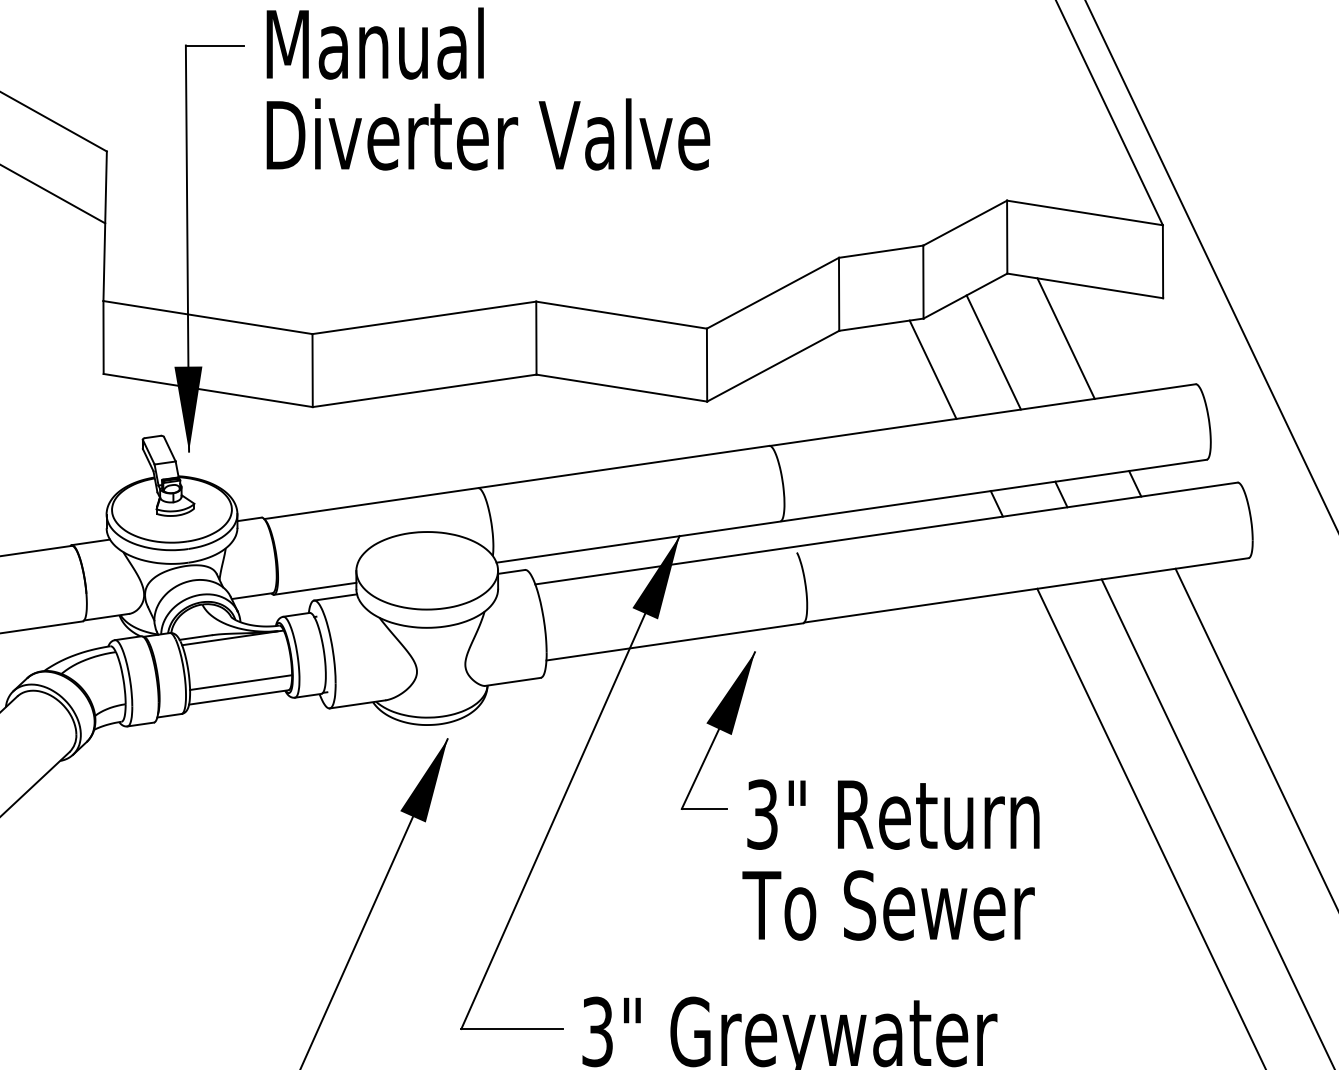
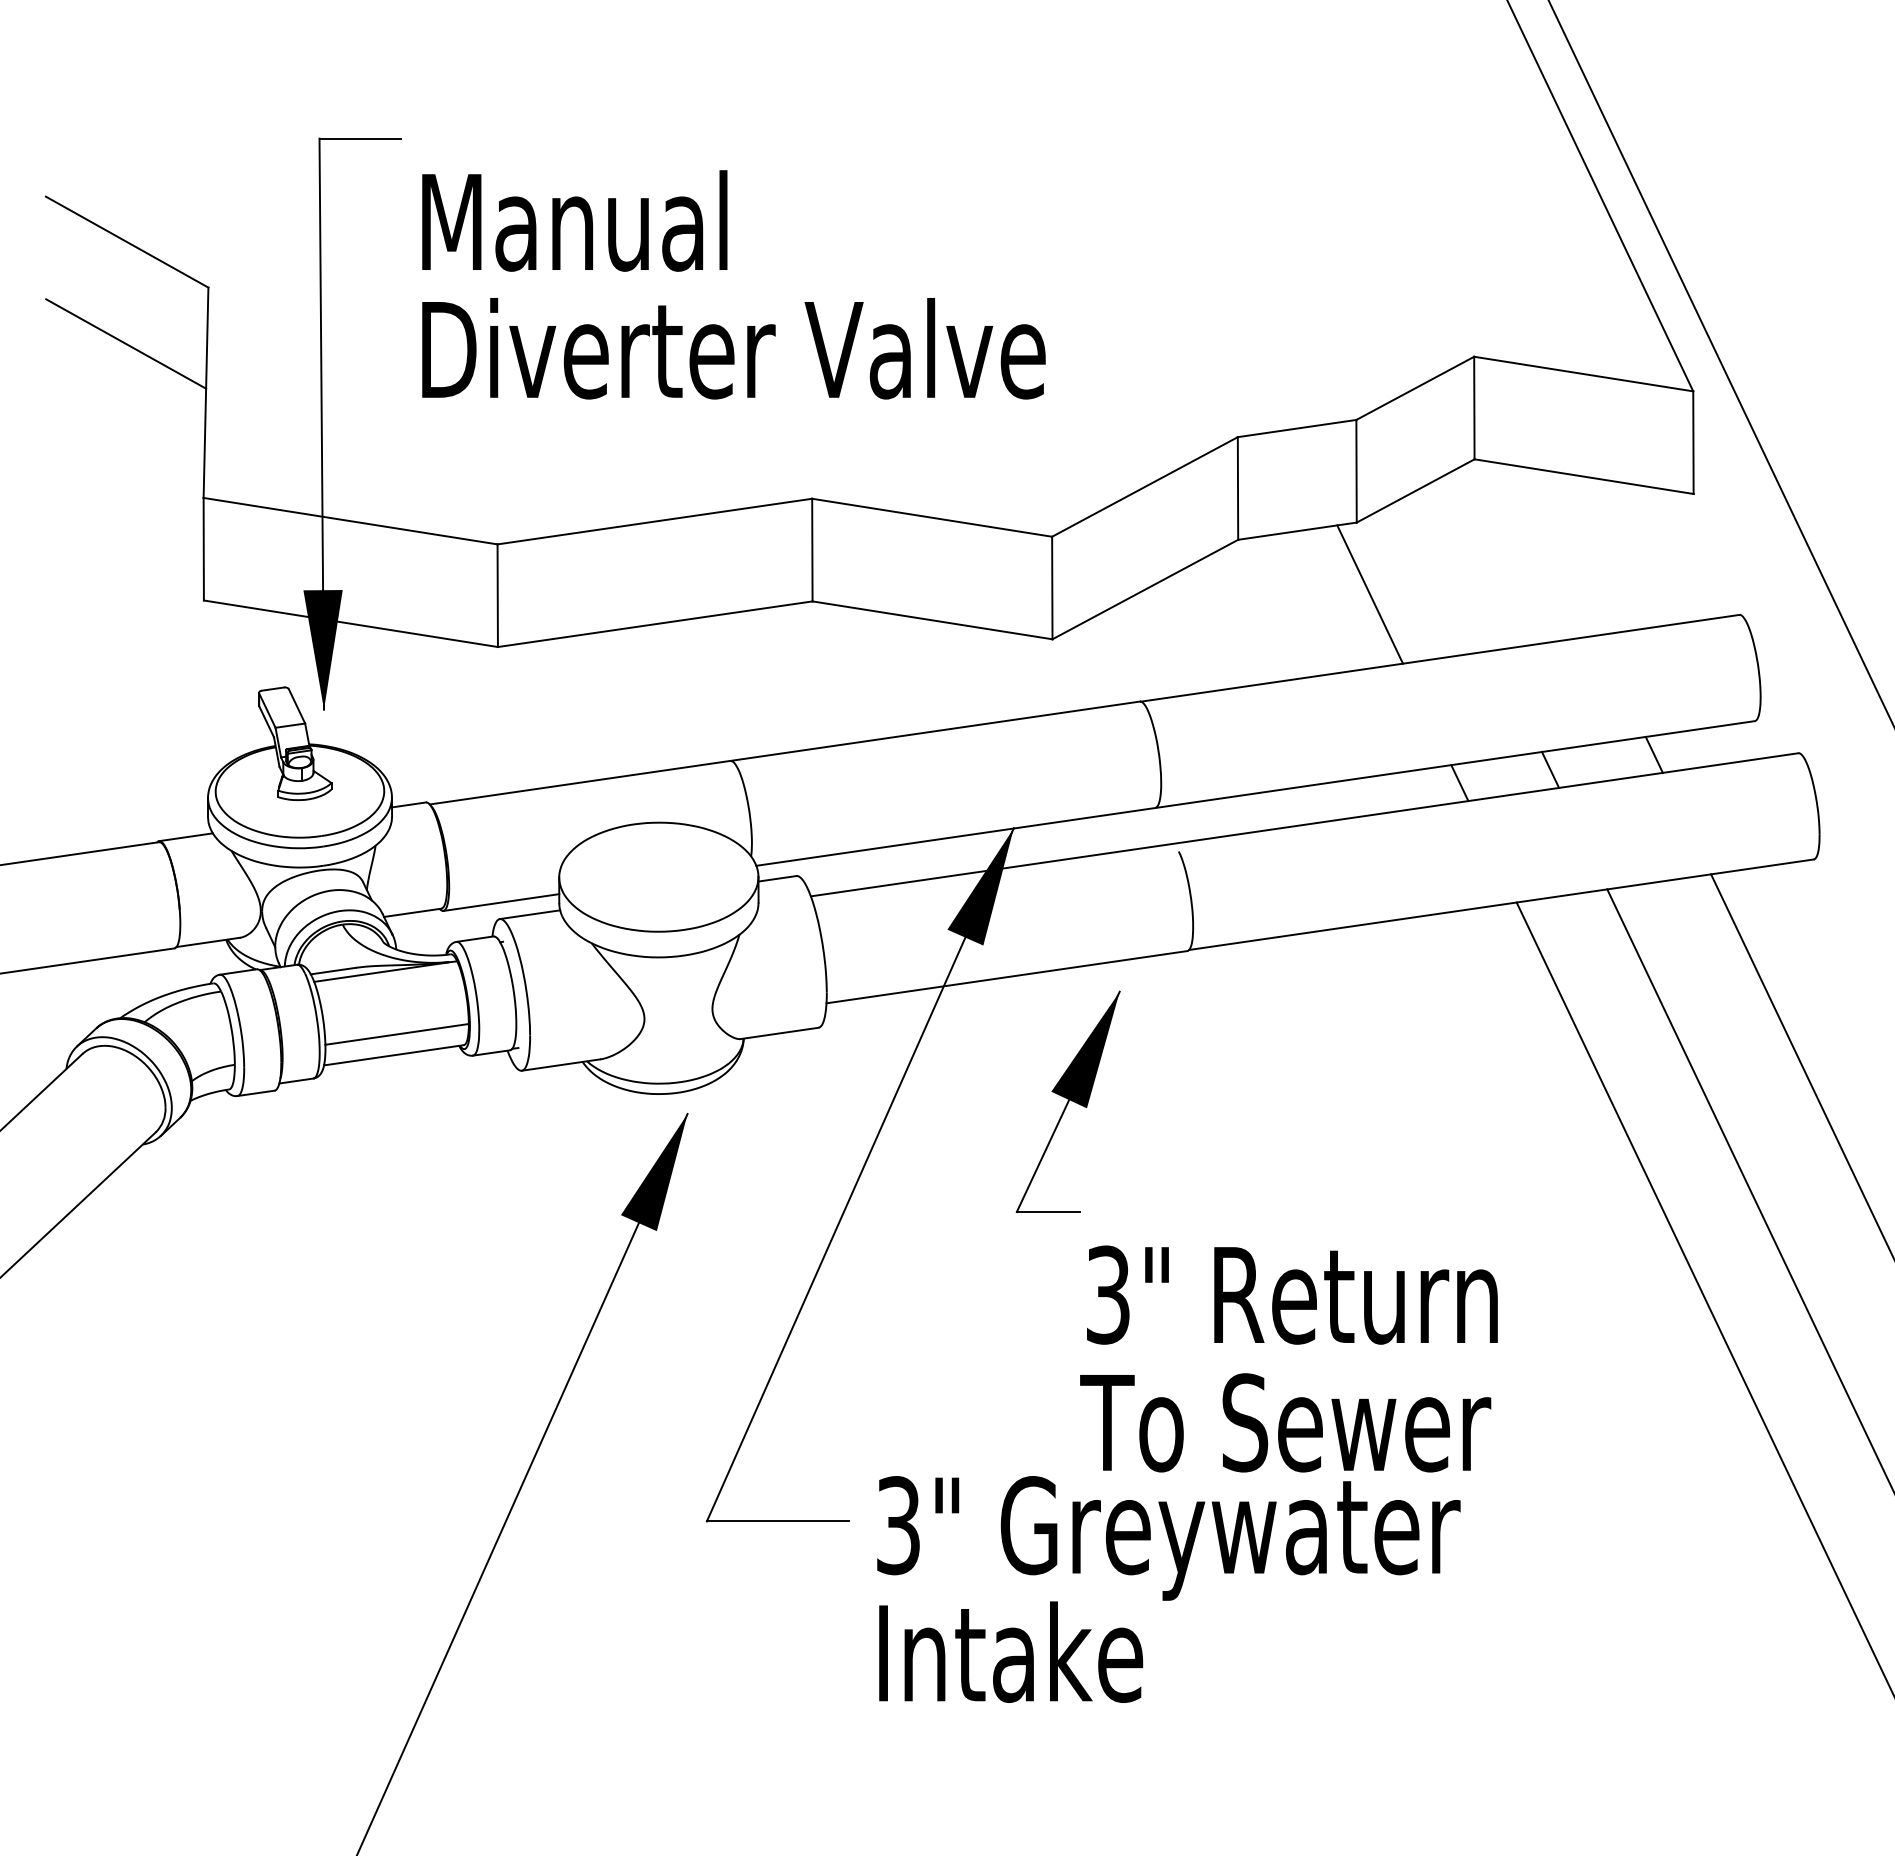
text: (488, 88) -> (733, 284), moved
line: (1065, 338) -> (1556, 550), removed
line: (993, 352) -> (1455, 570), removed
text: (890, 859) -> (1288, 1358), moved

